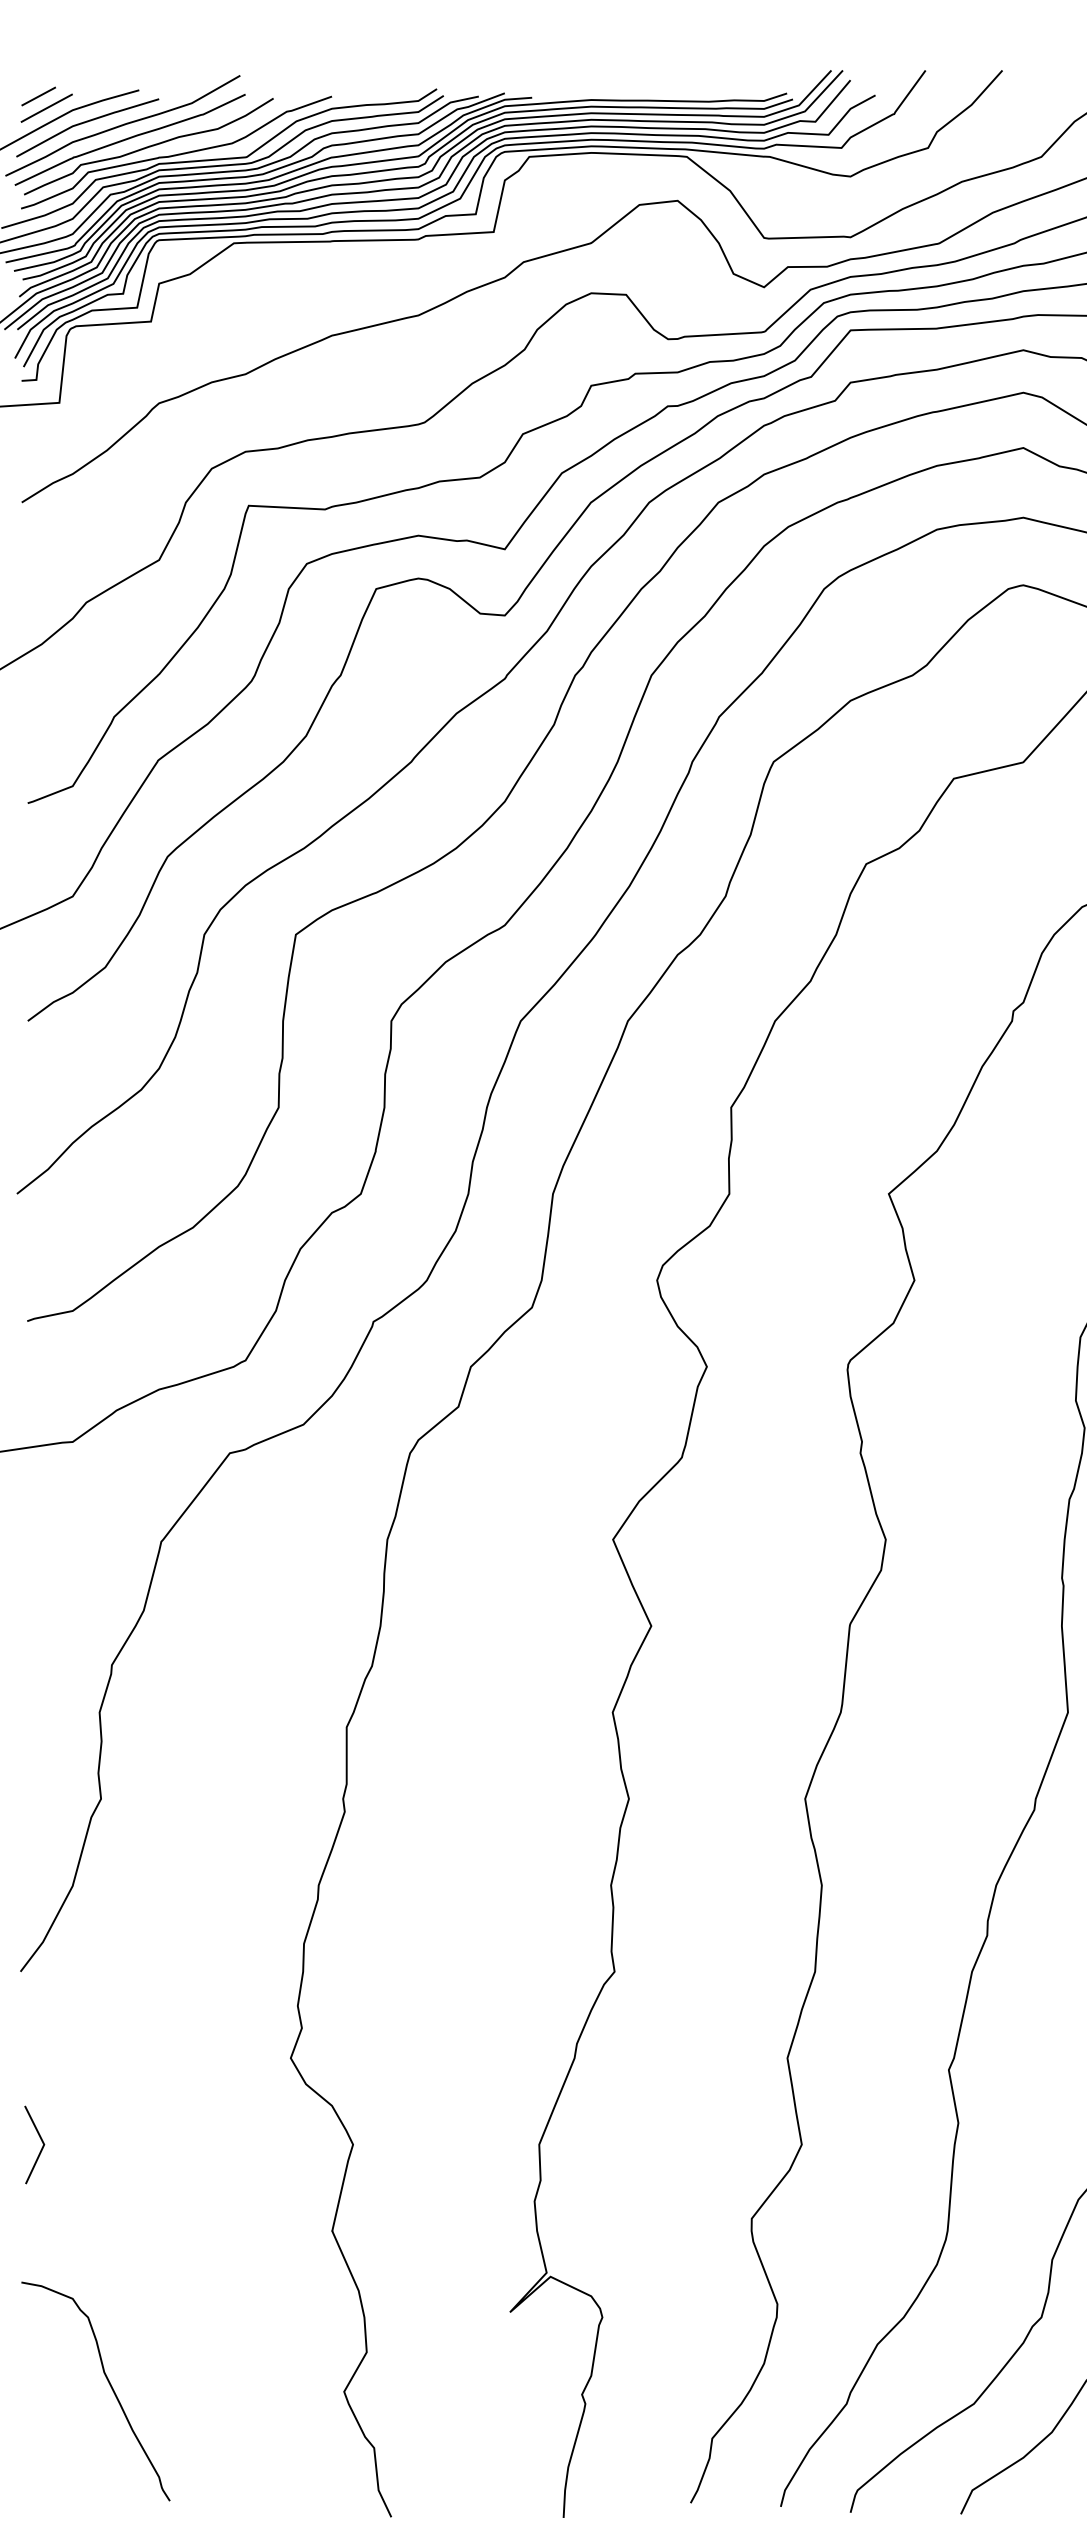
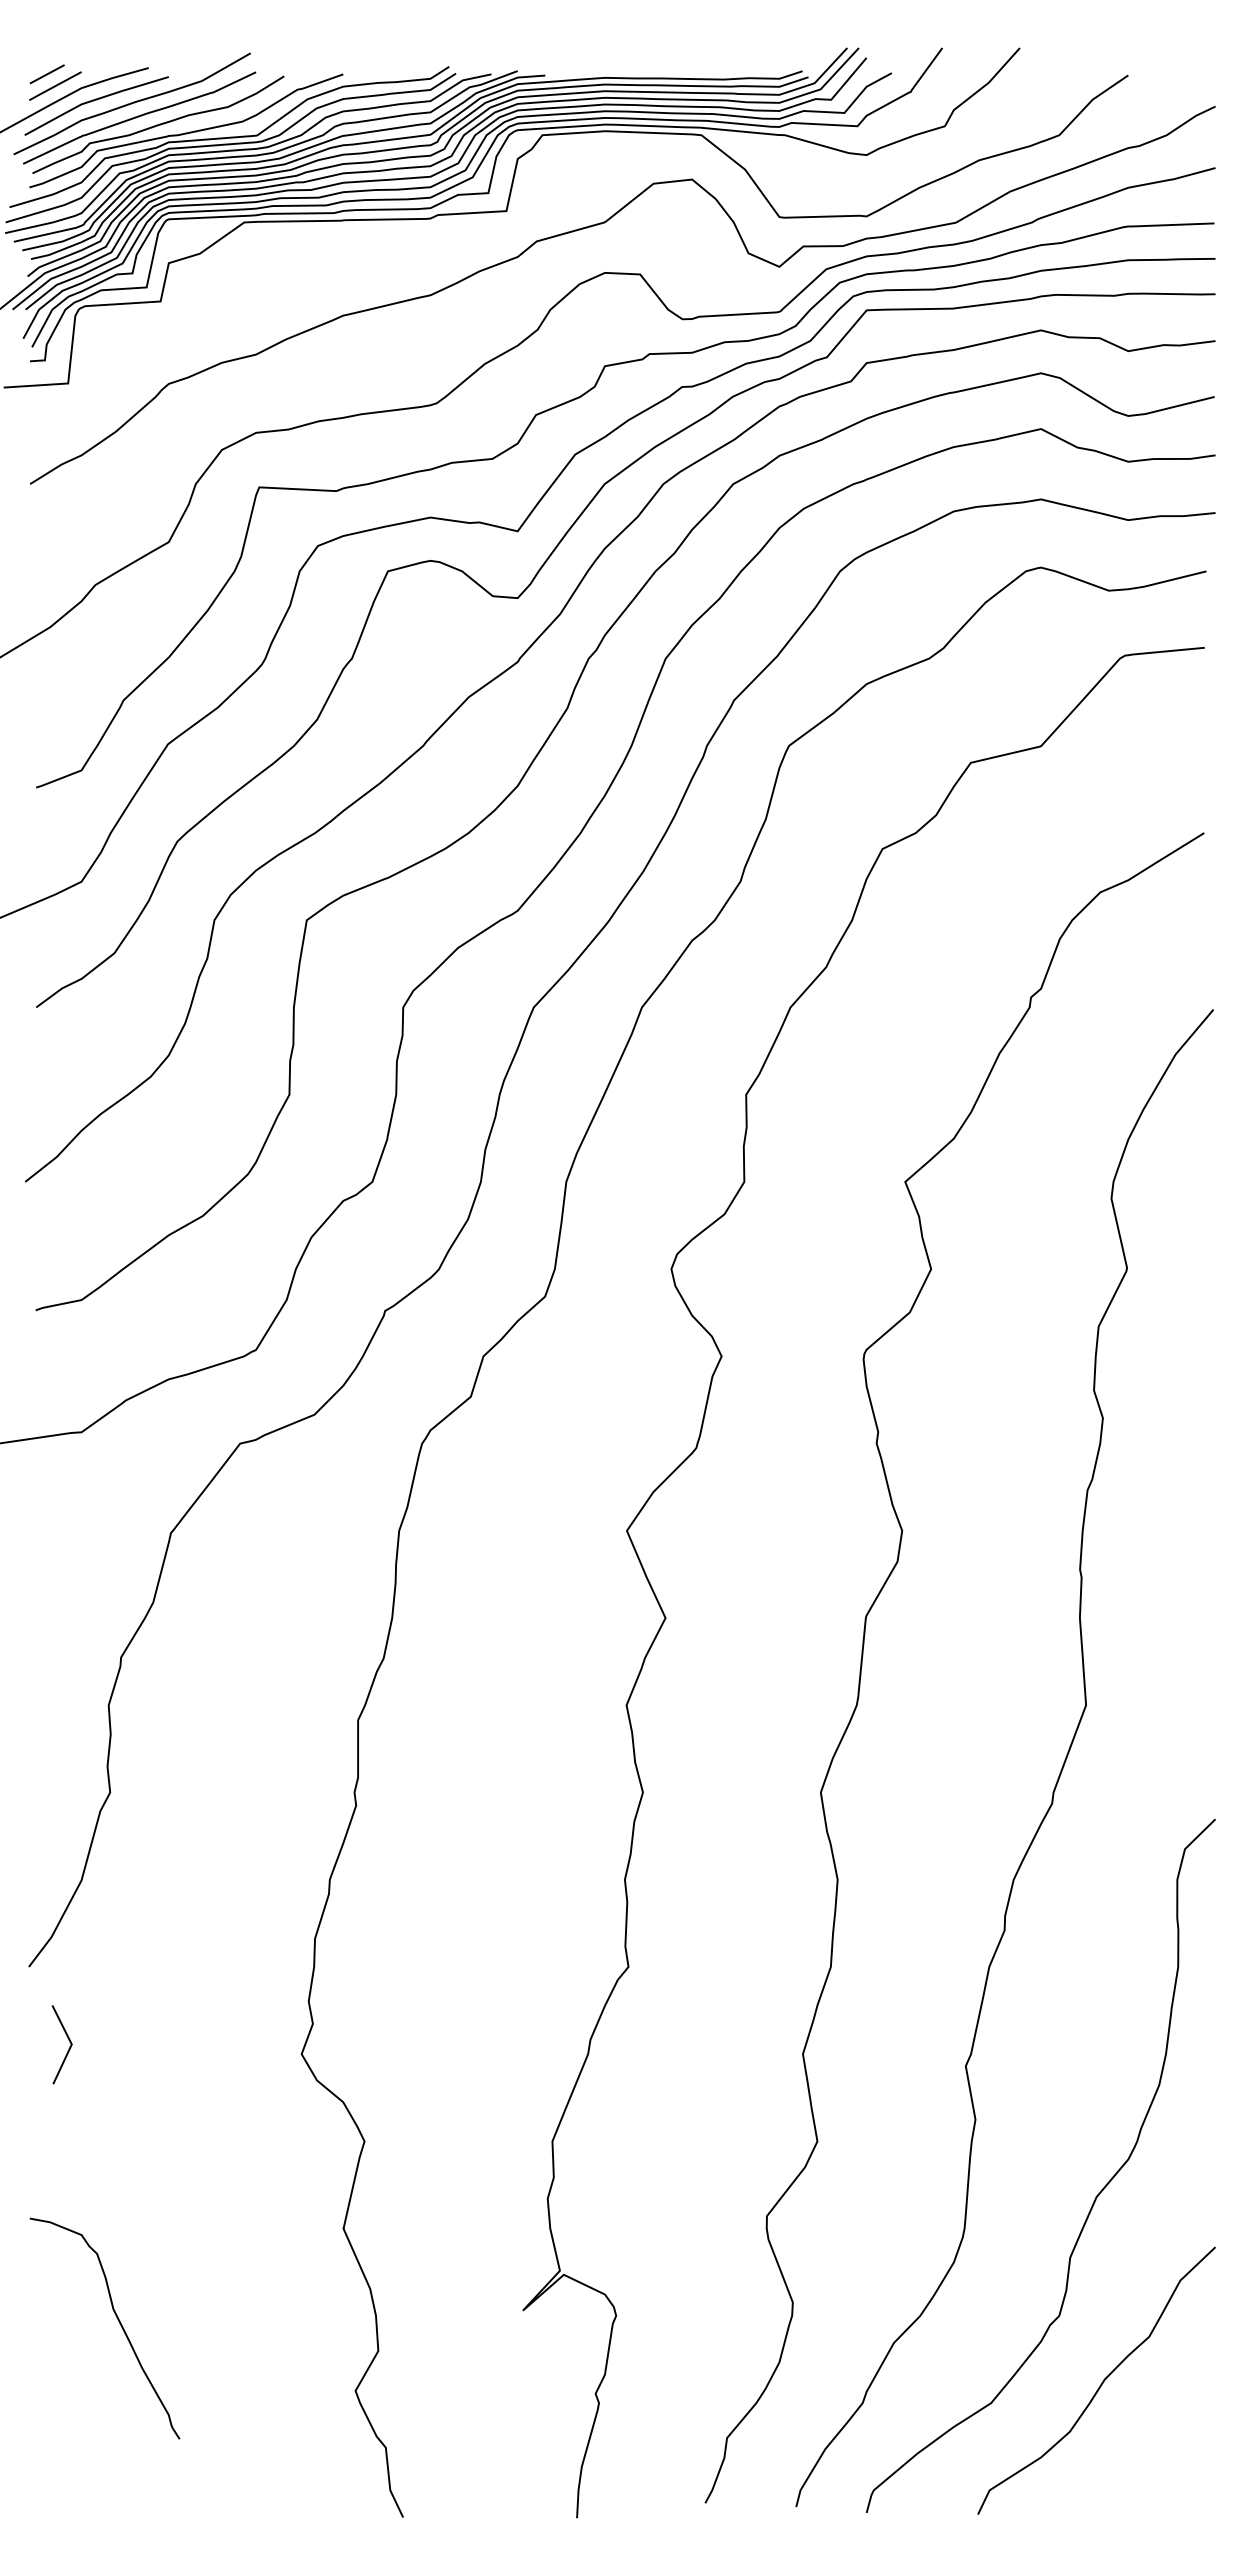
line: (40, 2140) -> (68, 2040), moved
curve: (109, 2384) -> (118, 2321), moved

